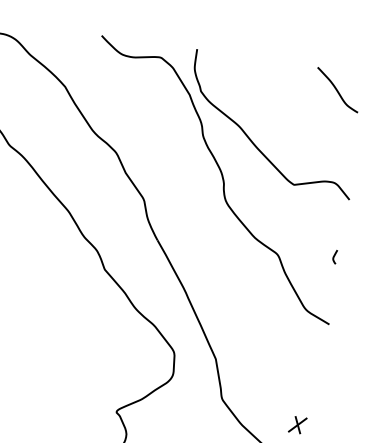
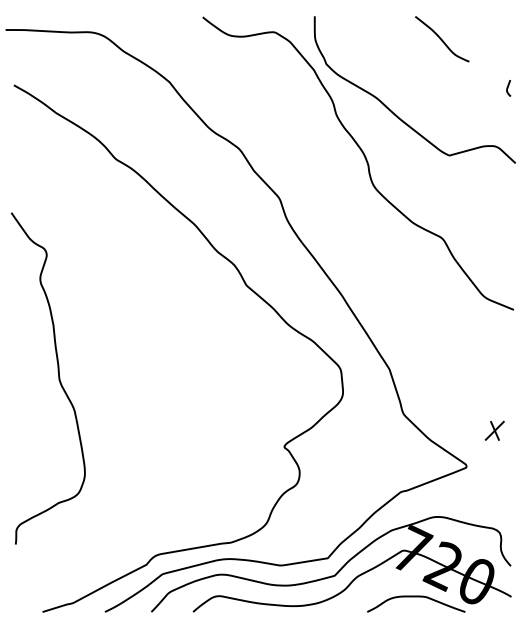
curve: (337, 90) -> (442, 39), moved
curve: (334, 257) -> (508, 88), moved

